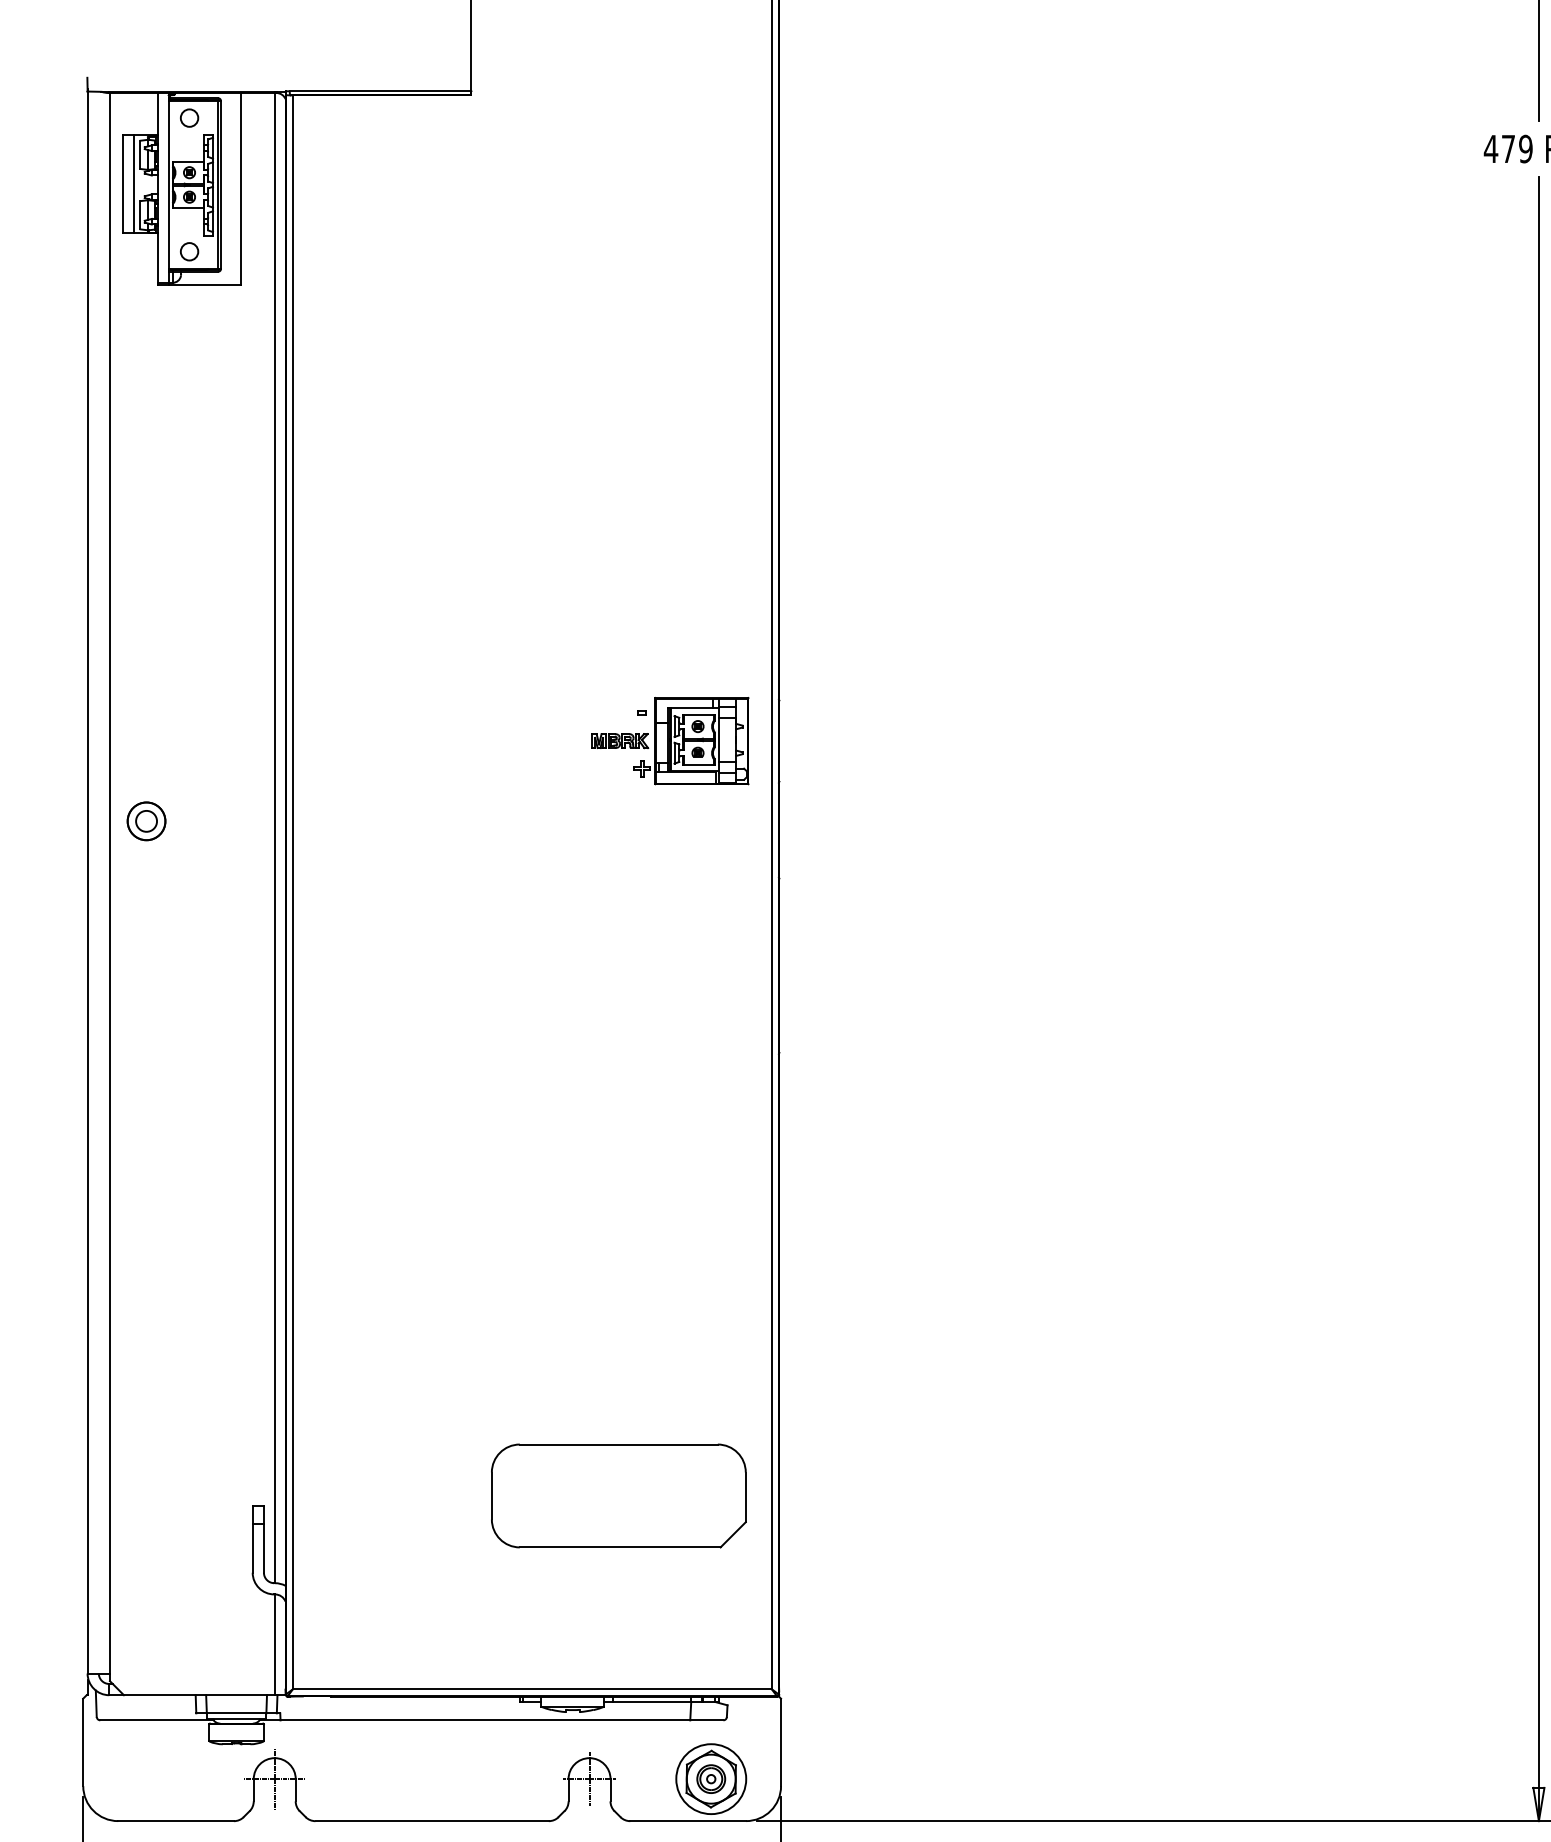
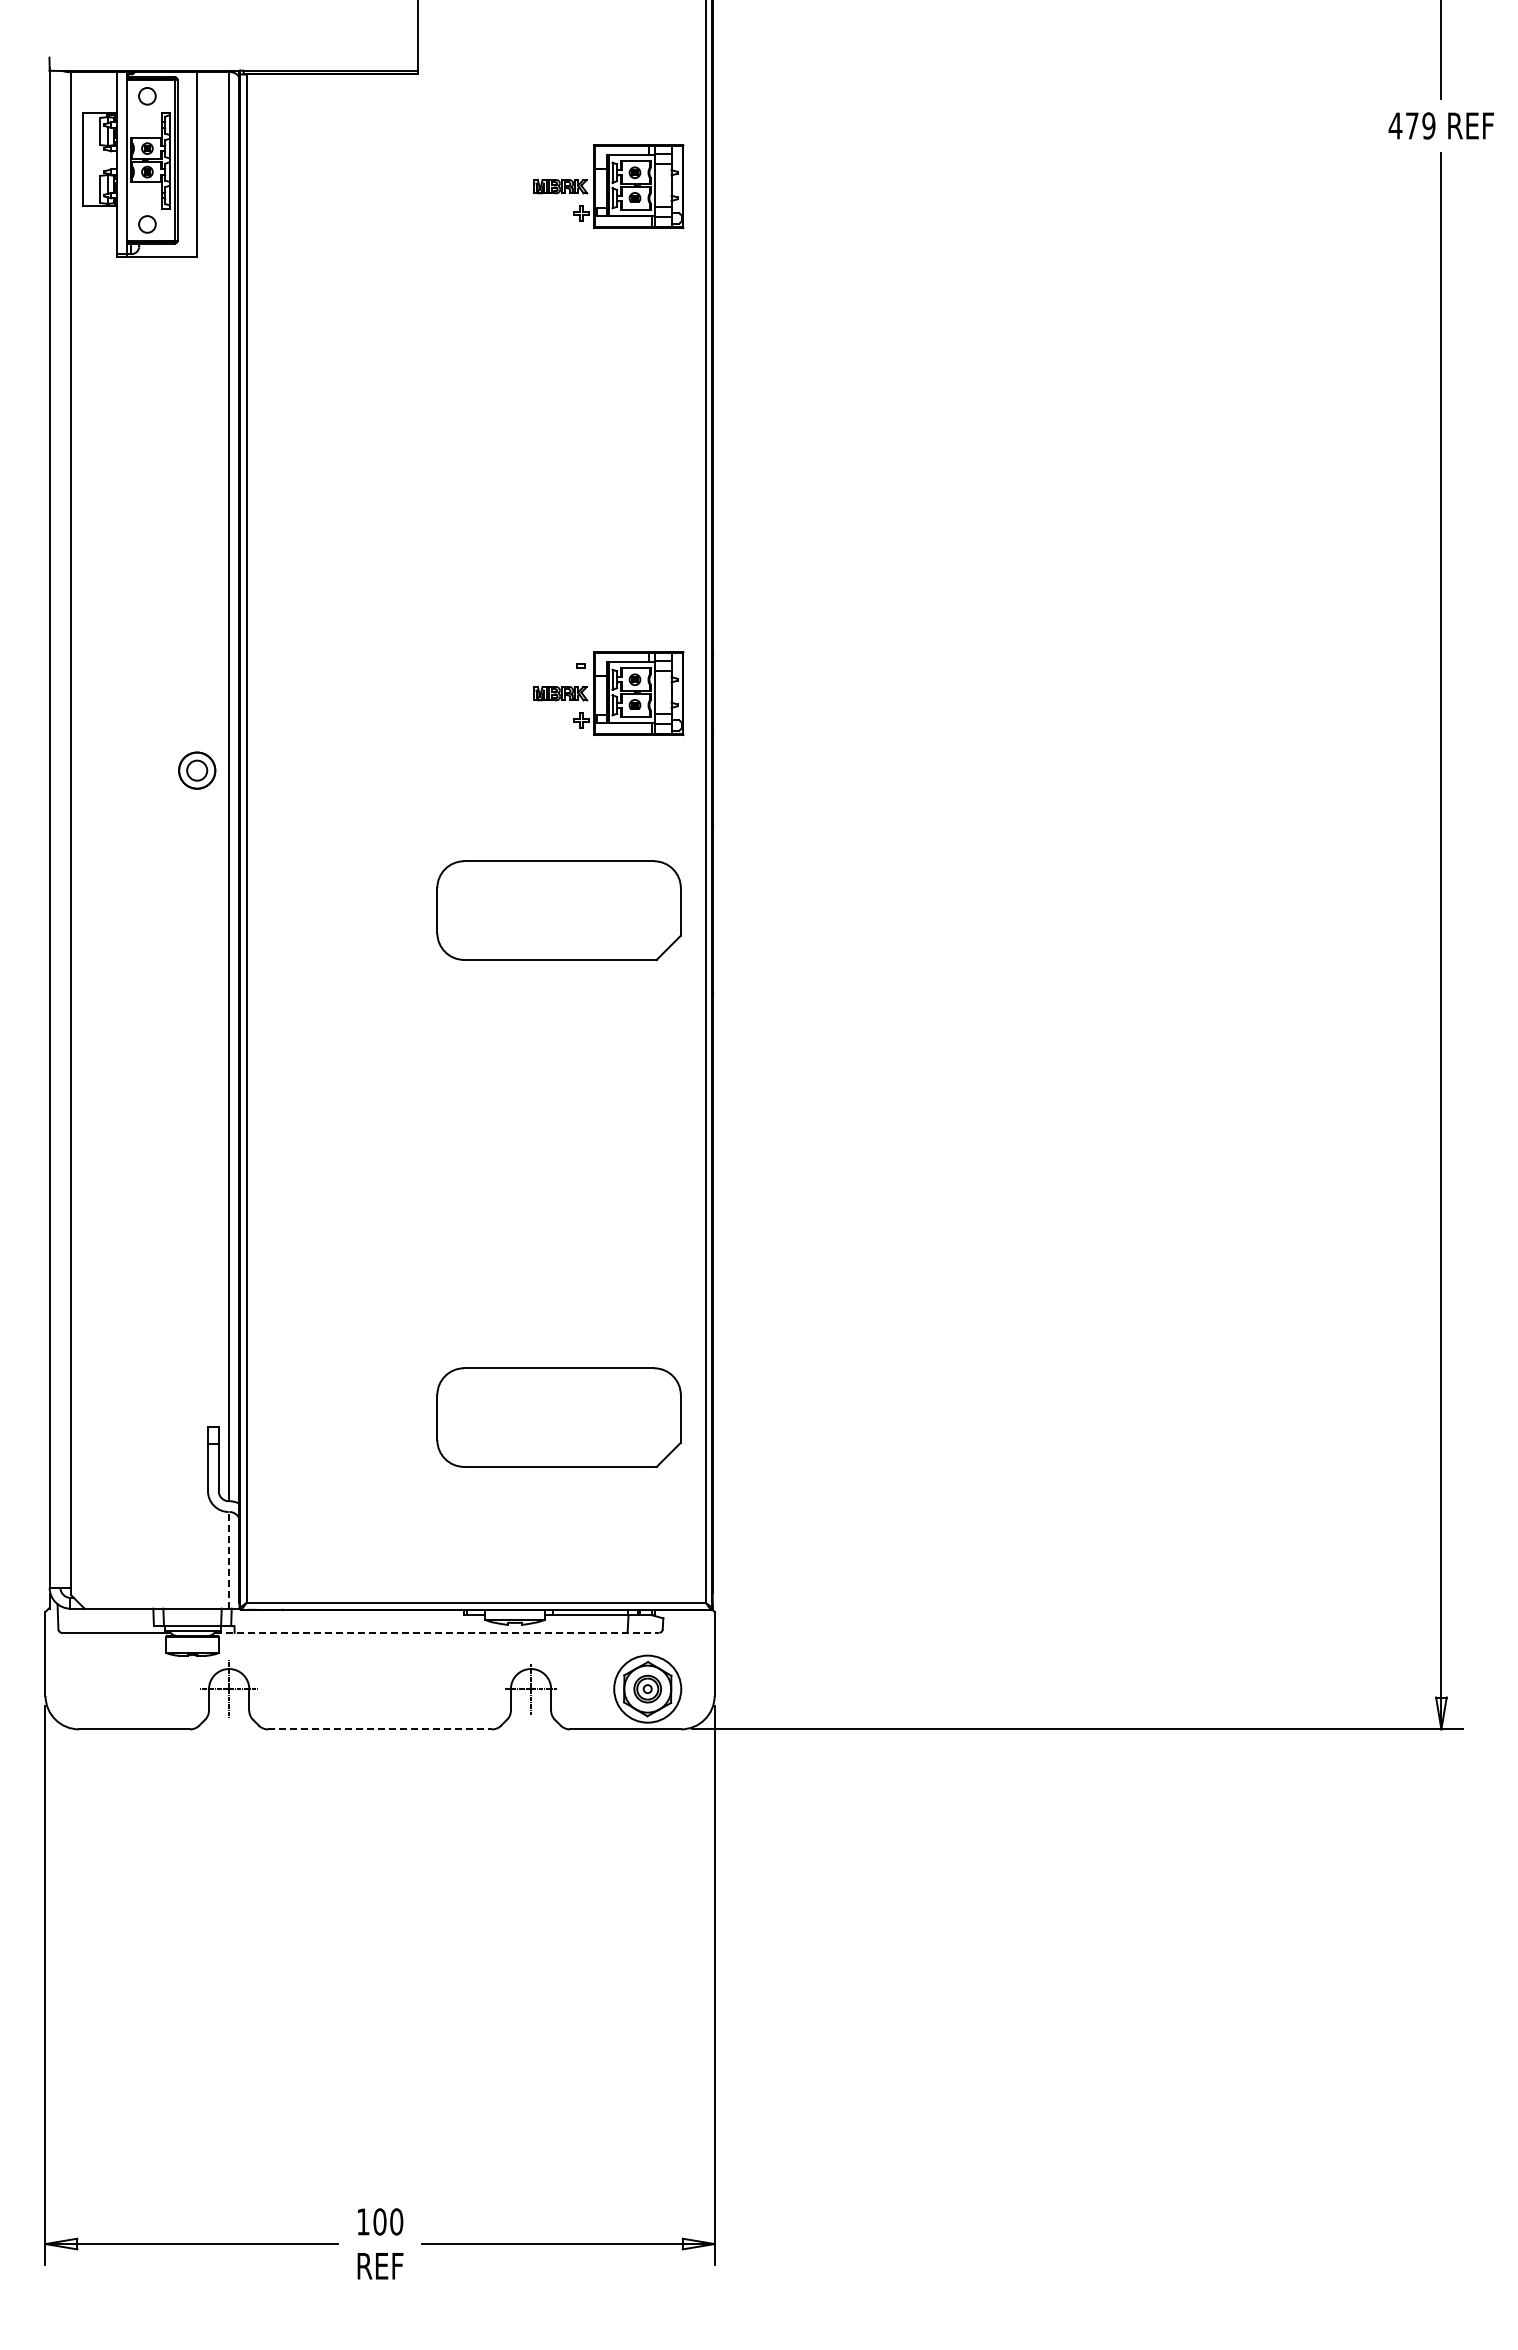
line: (133, 184) -> (93, 159), removed
part: (670, 212) -> (608, 186), added
part: (146, 821) -> (197, 770), moved
part: (618, 967) -> (558, 910), added
line: (275, 1643) -> (229, 1559), solid -> dashed
line: (492, 1720) -> (437, 1632), solid -> dashed
line: (432, 1821) -> (380, 1729), solid -> dashed

